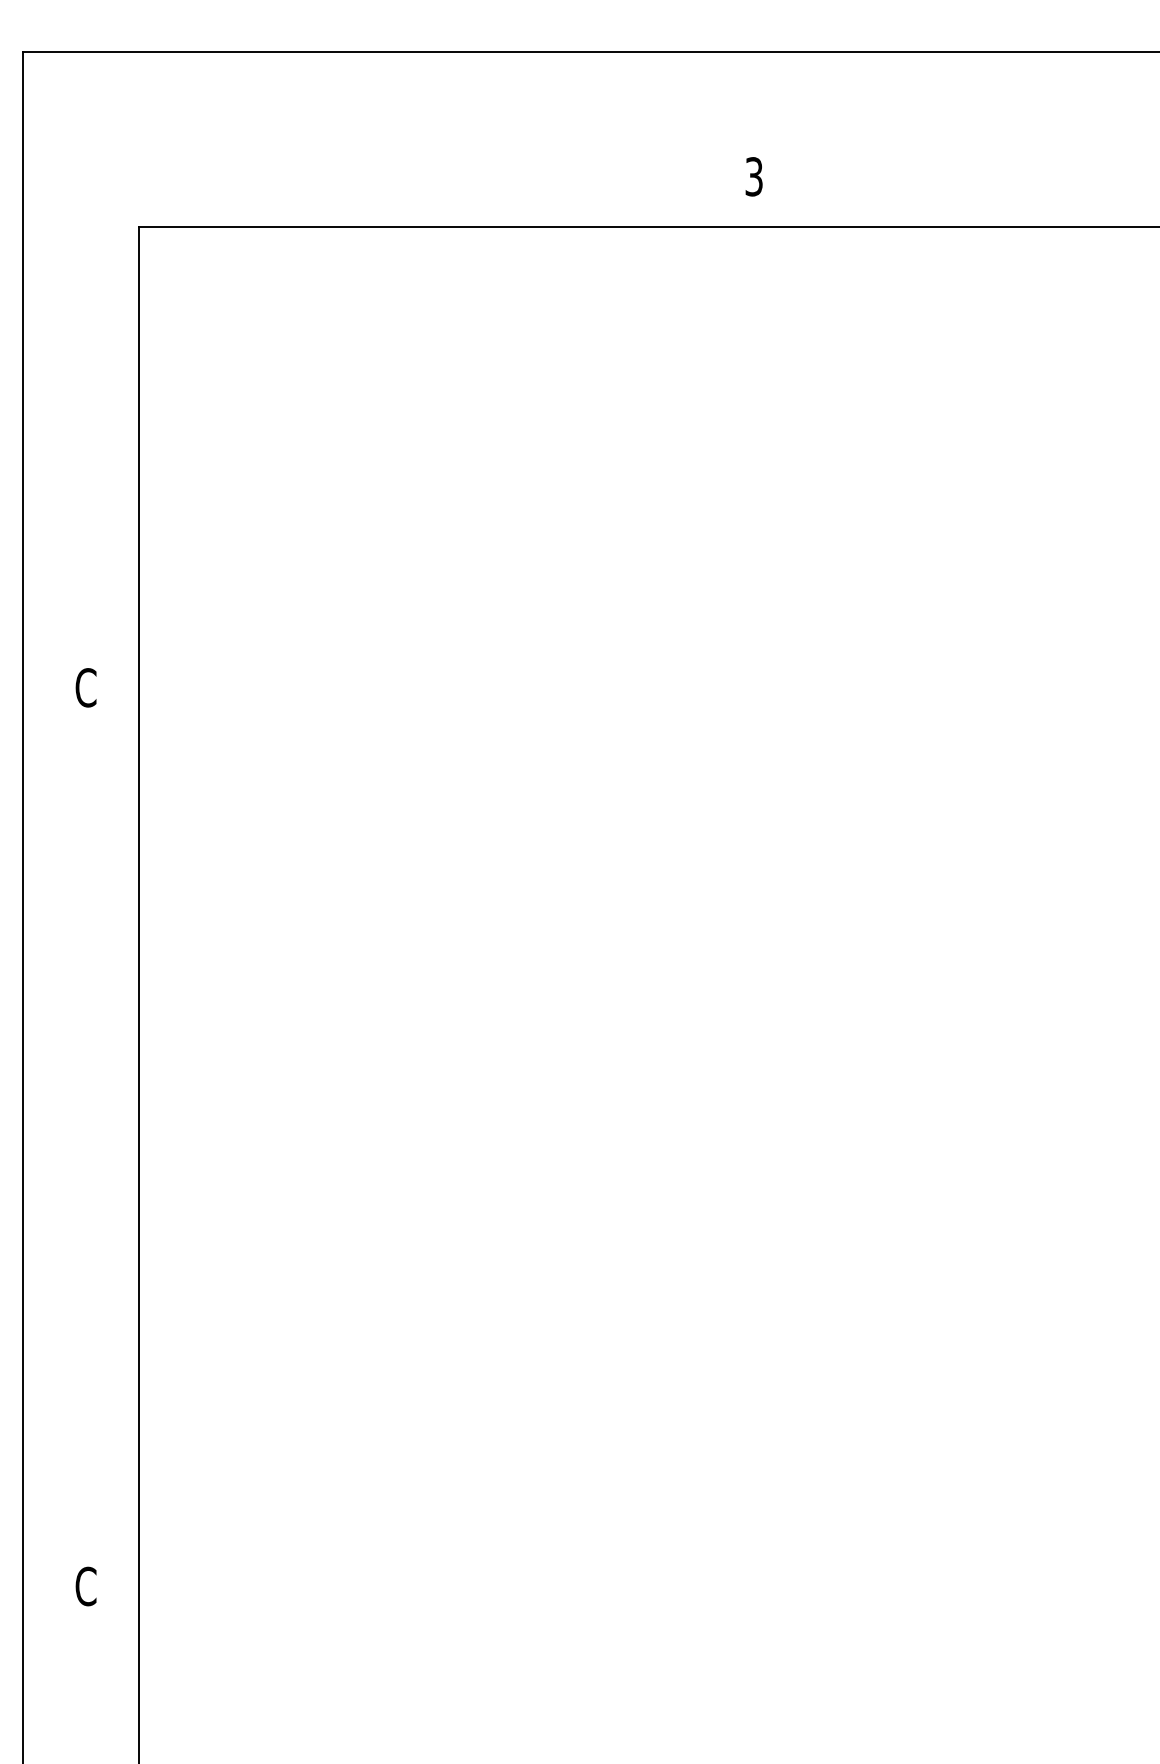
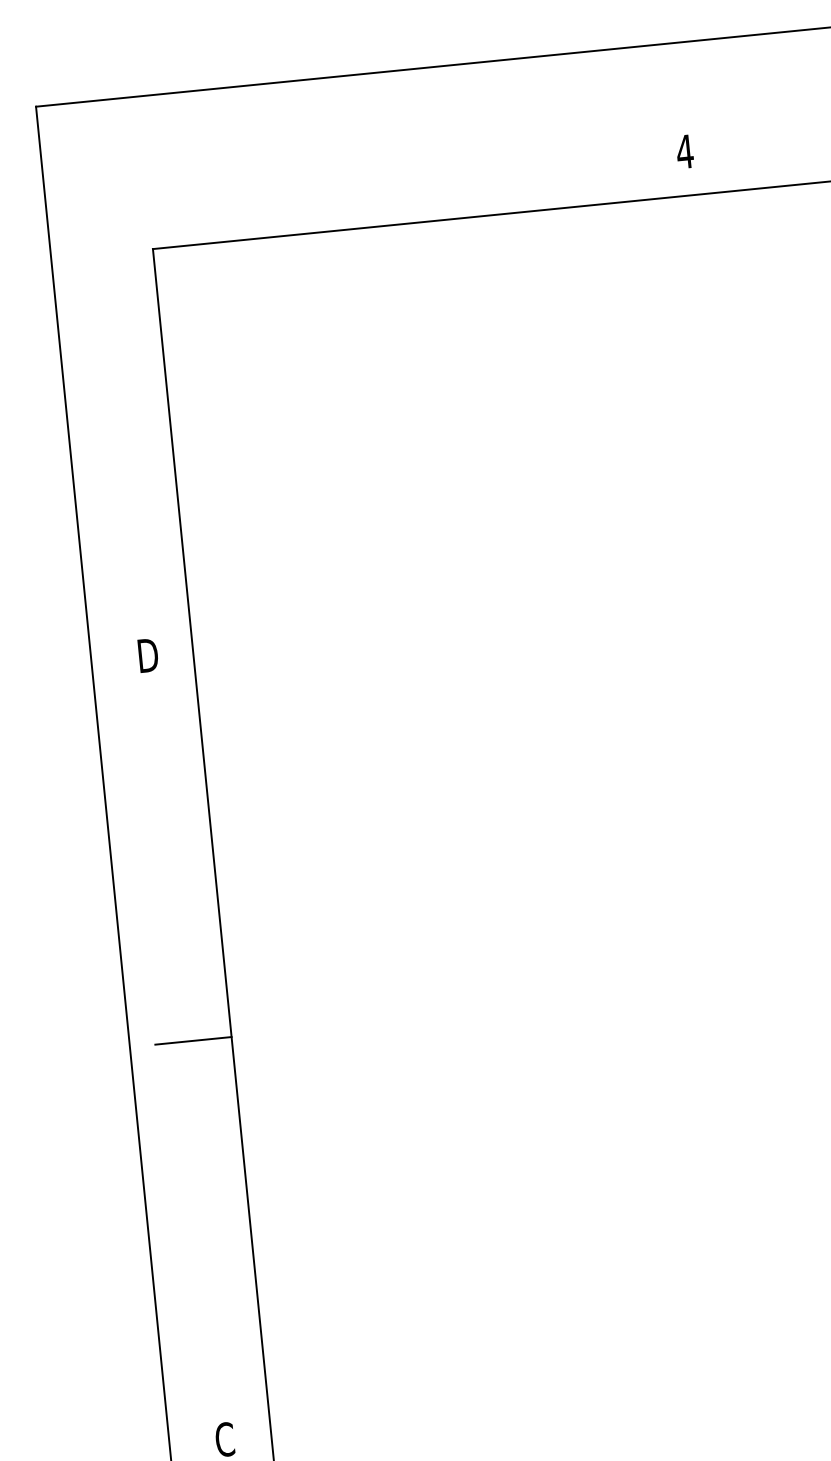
text: (753, 176) -> (684, 151), 3 -> 4
text: (86, 687) -> (147, 655), C -> D
line: (95, 1130) -> (193, 1041), added

